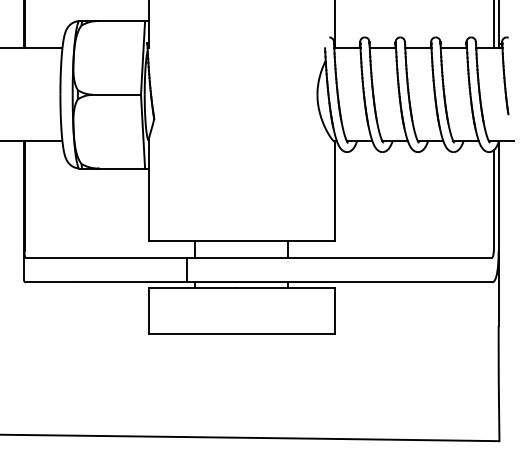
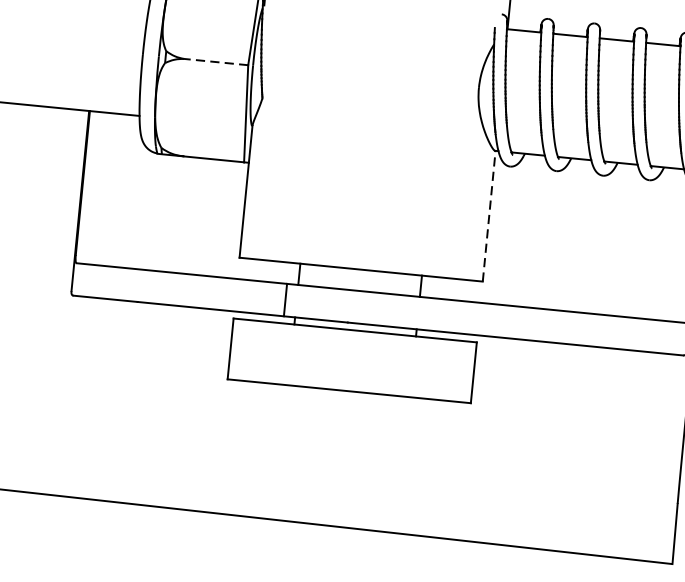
line: (116, 94) -> (216, 61), solid -> dashed
line: (334, 191) -> (488, 216), solid -> dashed

